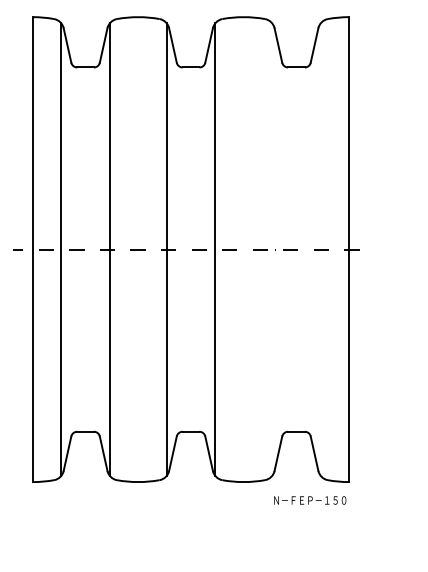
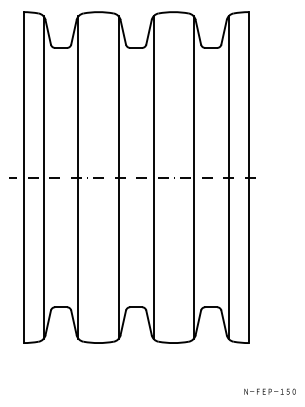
line: (272, 249) -> (194, 177), added
line: (320, 249) -> (228, 177), added
text: (310, 500) -> (270, 391), moved

